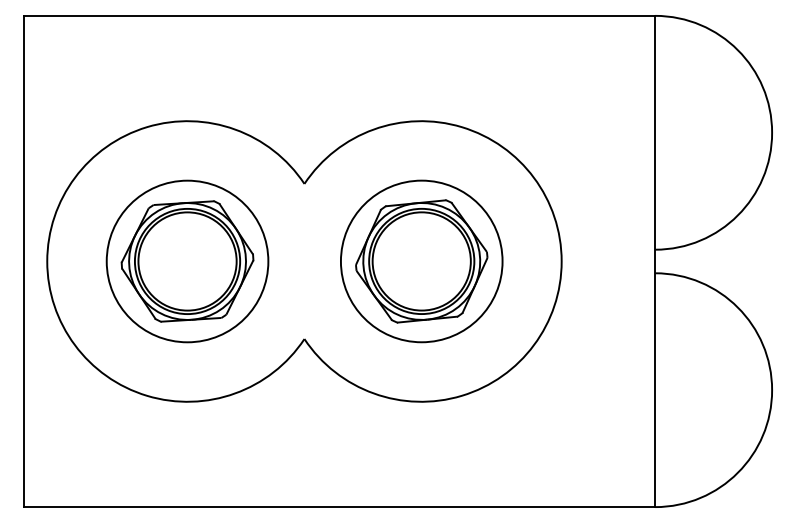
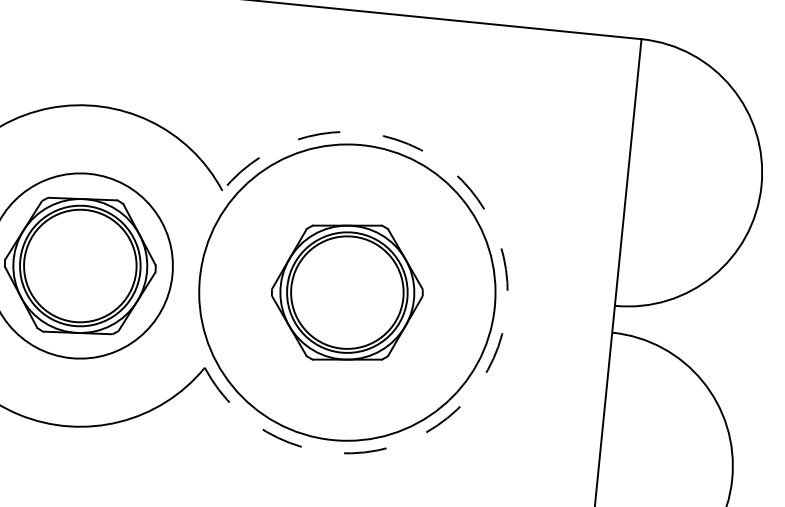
circle: (421, 261) -> (347, 292), size x1.6
arc: (561, 261) -> (506, 308), solid -> dashed

